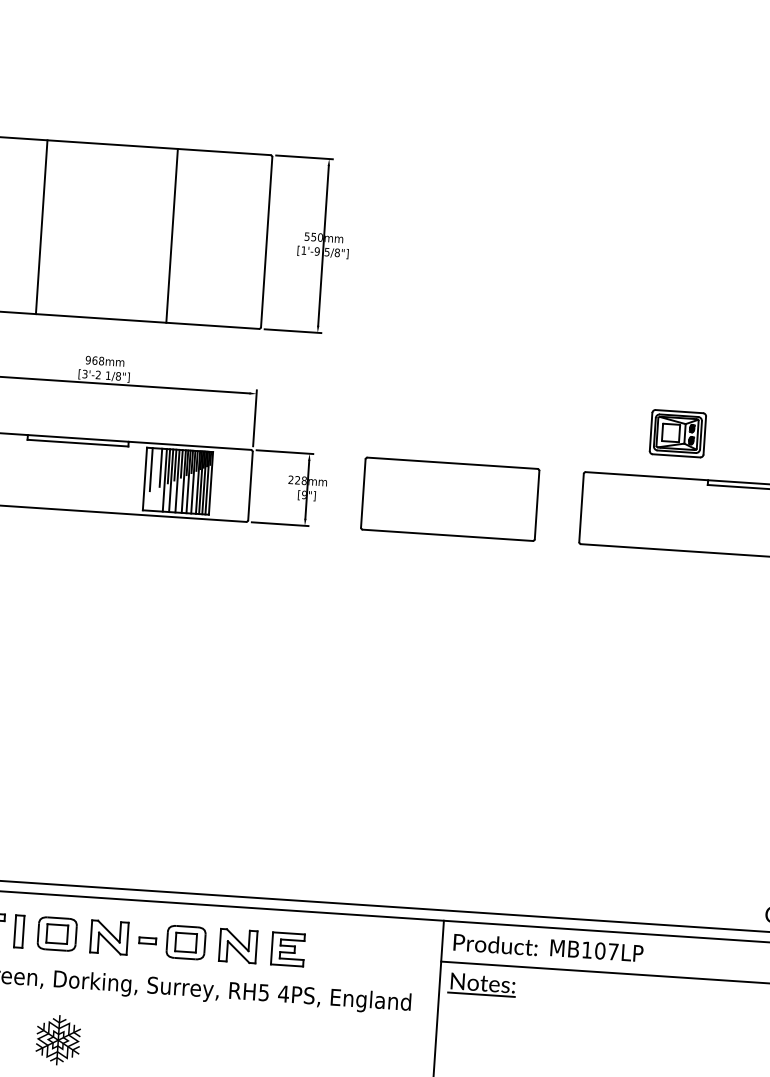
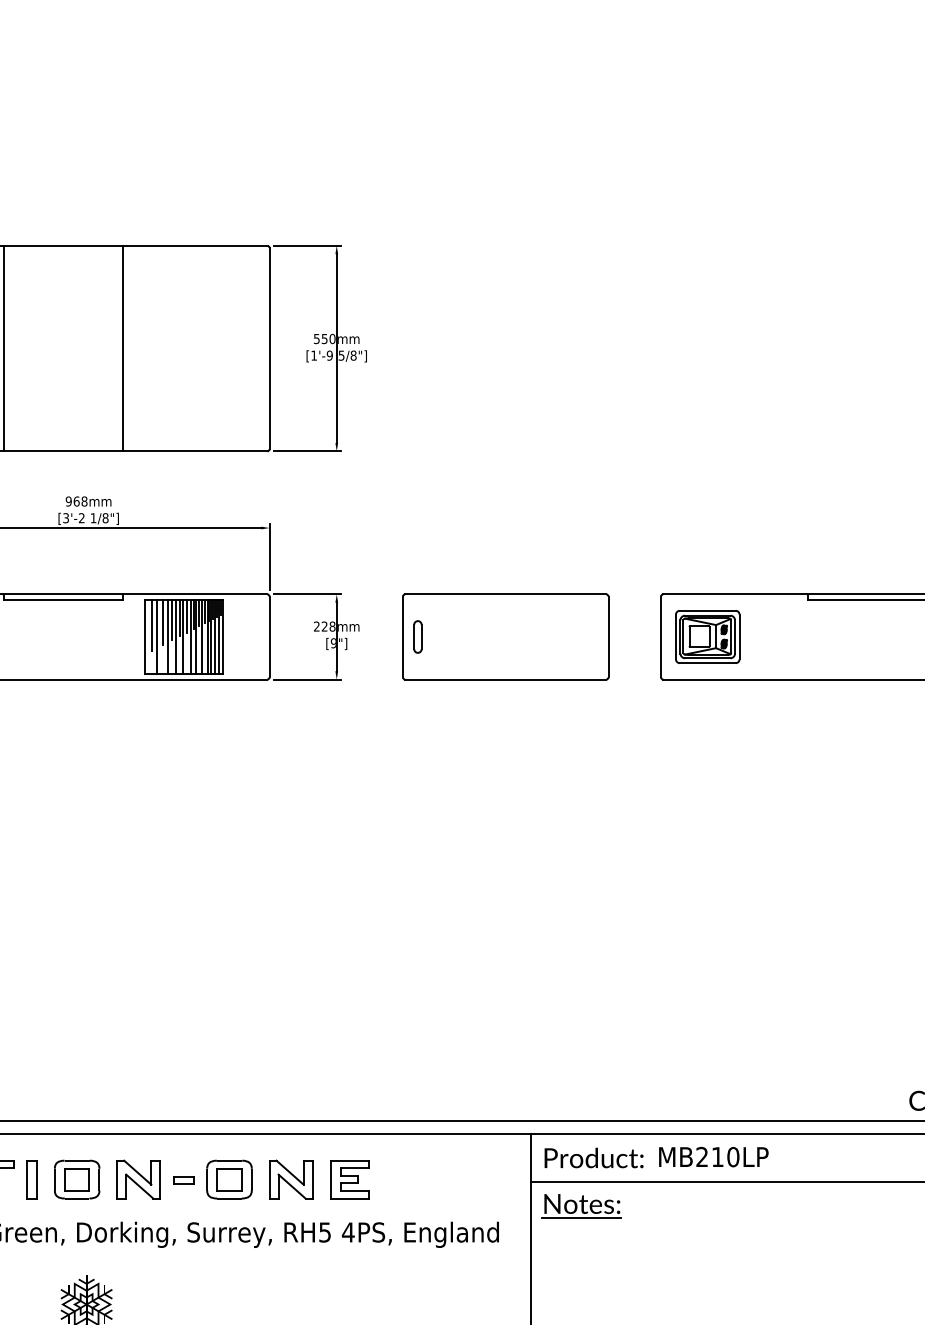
line: (171, 235) -> (122, 348), moved
part: (677, 433) -> (707, 636), moved
line: (155, 479) -> (157, 636), added
part: (375, 493) -> (417, 636), added
text: (600, 950) -> (717, 1156), MB107LP -> MB210LP

